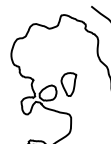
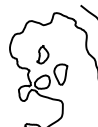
part: (48, 61) -> (42, 54), added

